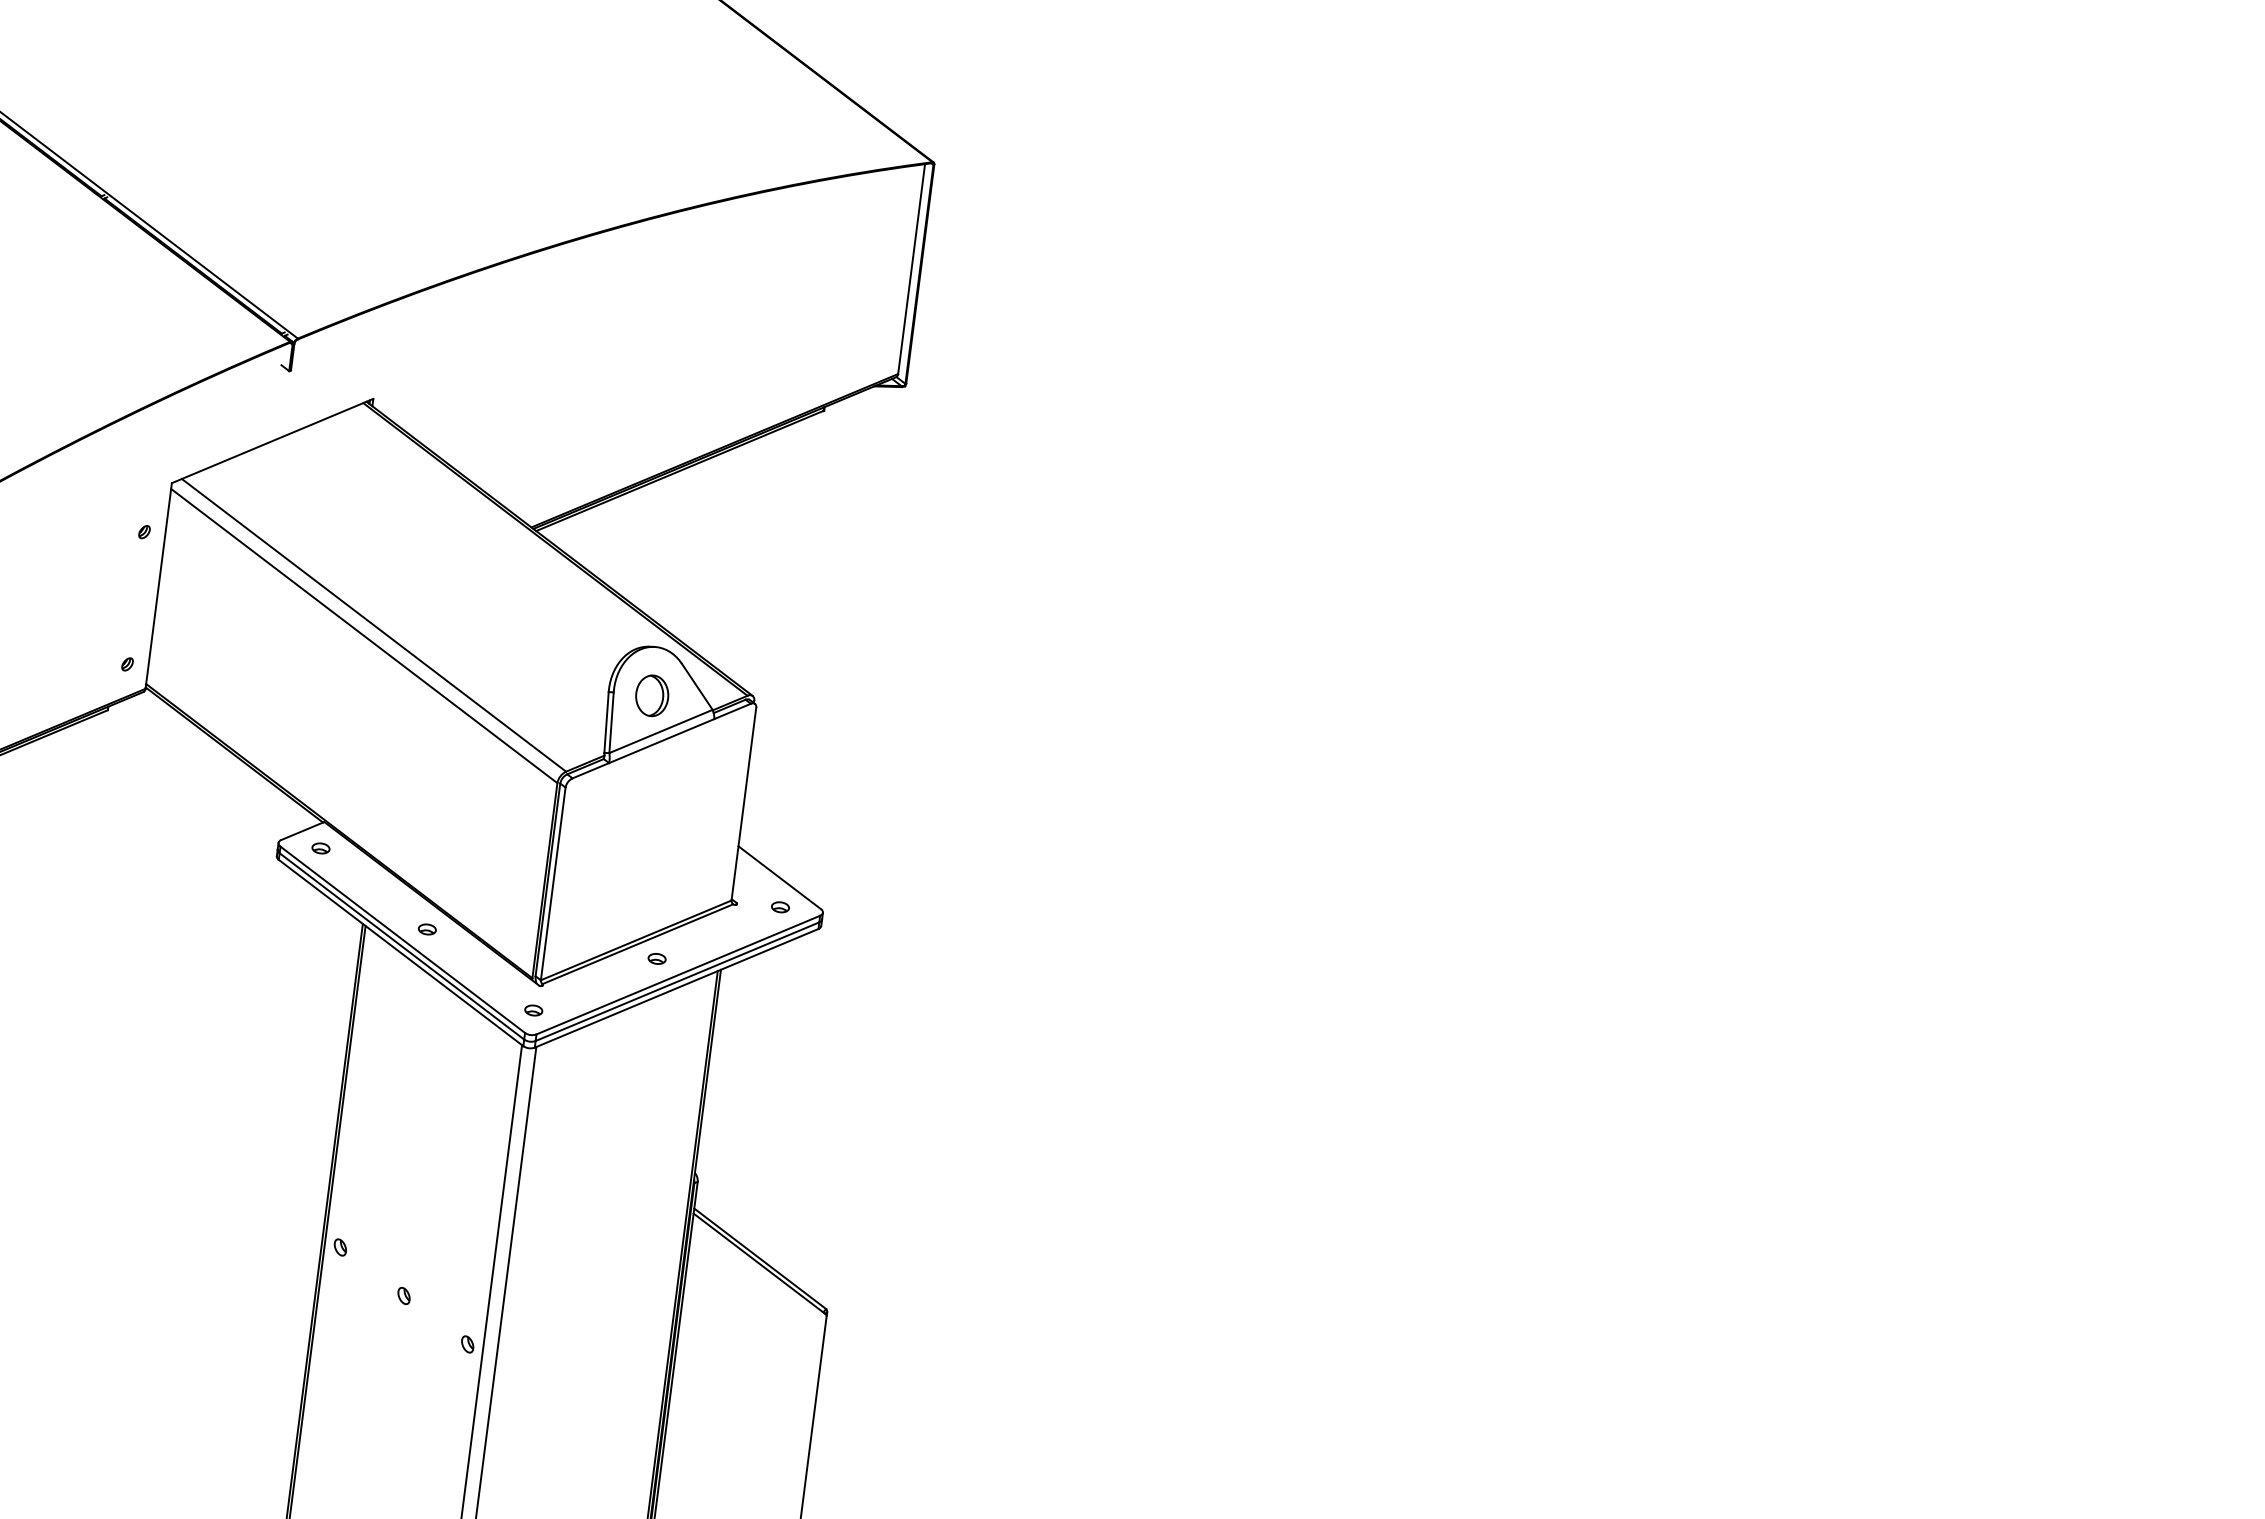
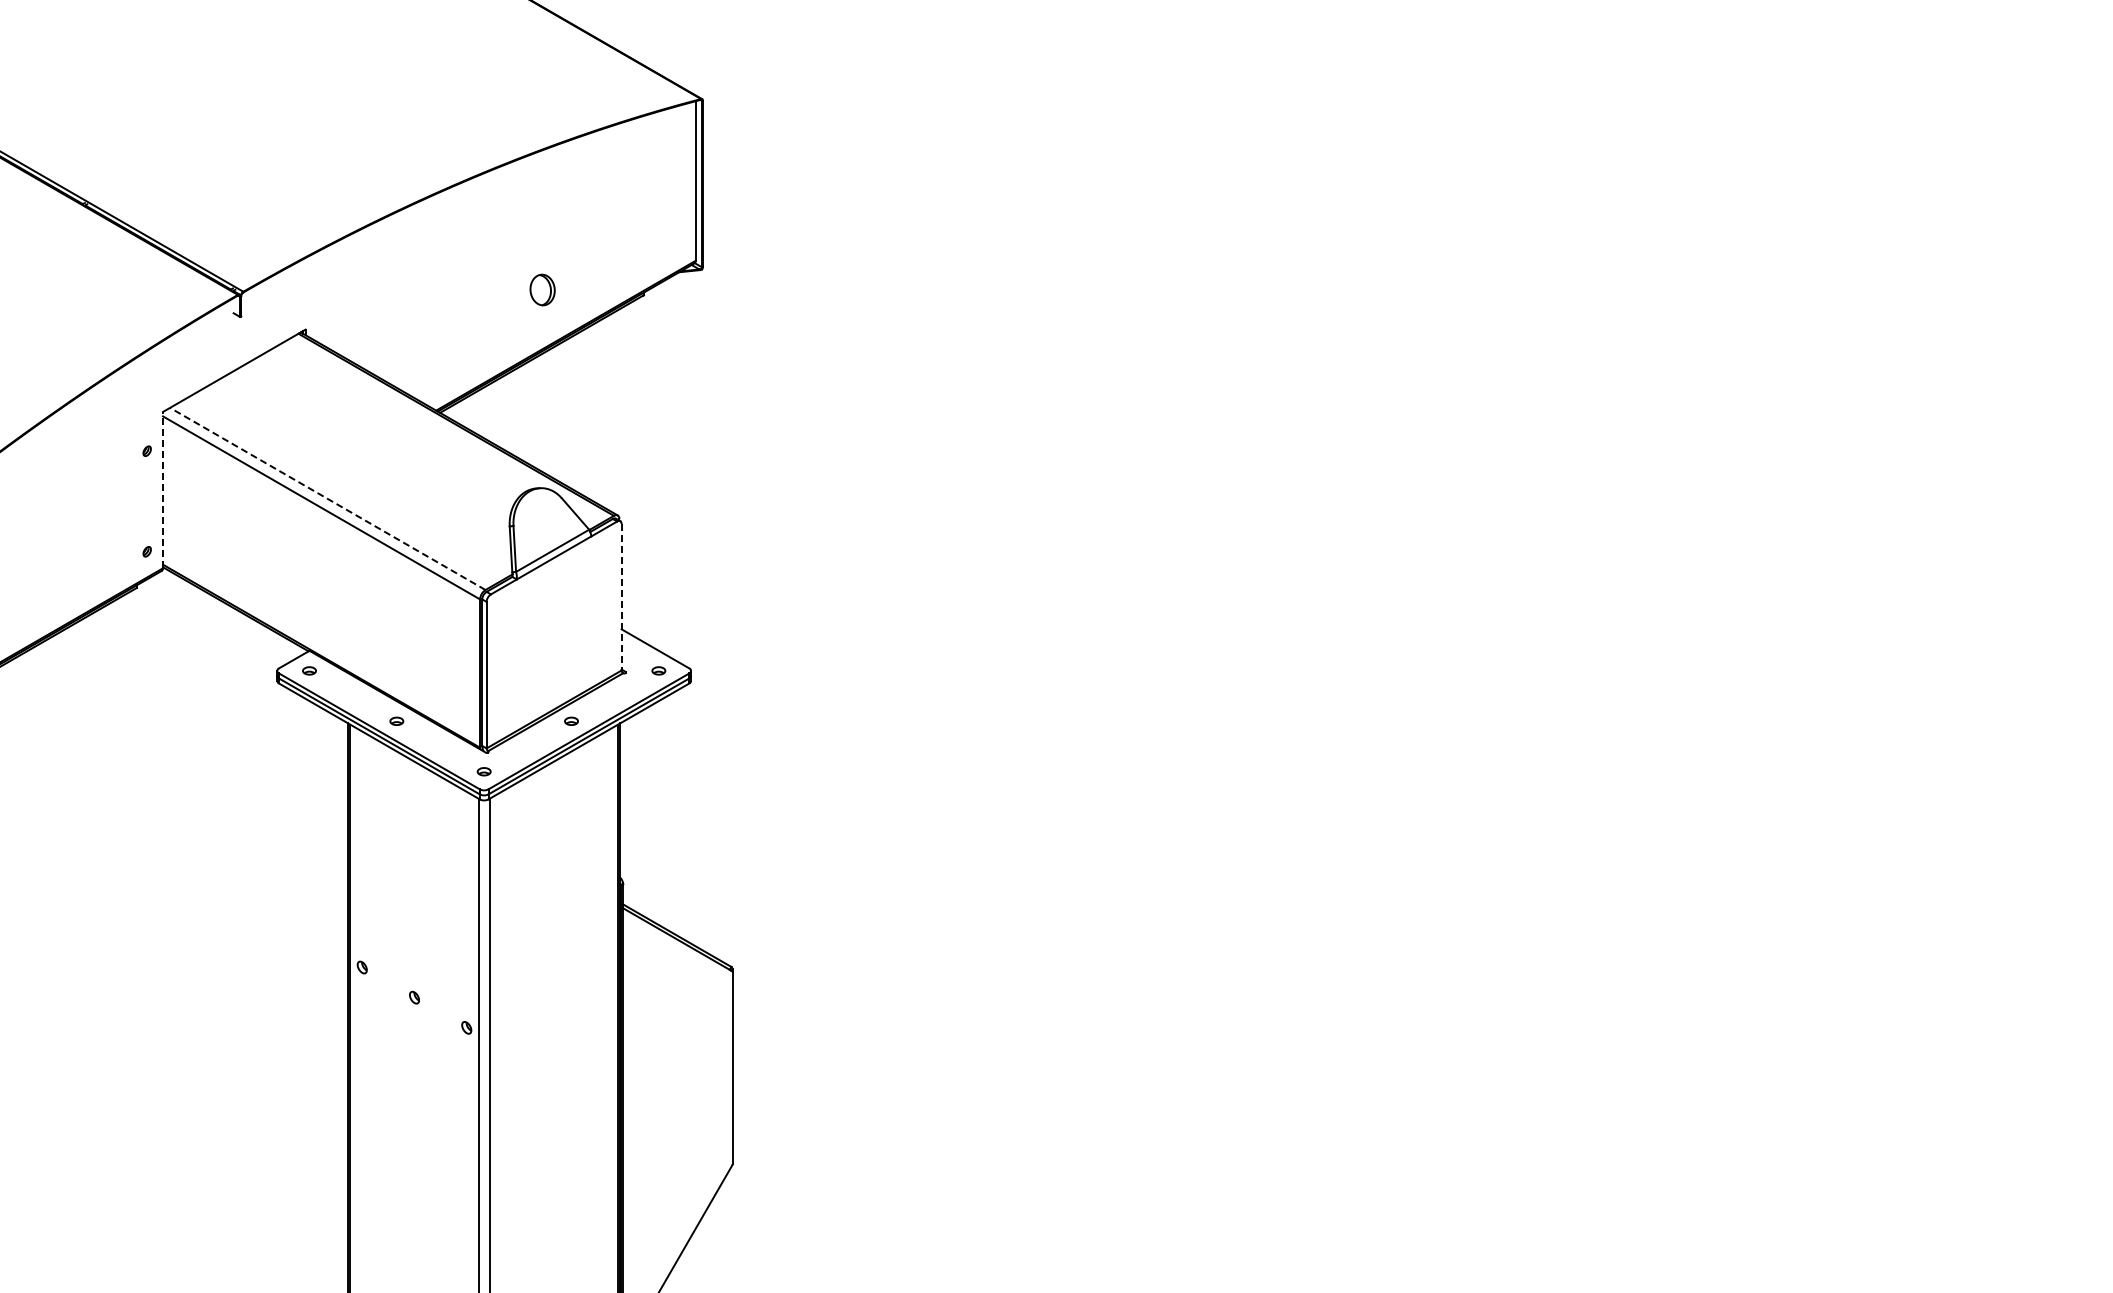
line: (159, 585) -> (163, 489), solid -> dashed
line: (373, 624) -> (327, 498), solid -> dashed
part: (652, 695) -> (542, 289), moved
line: (743, 804) -> (621, 597), solid -> dashed

